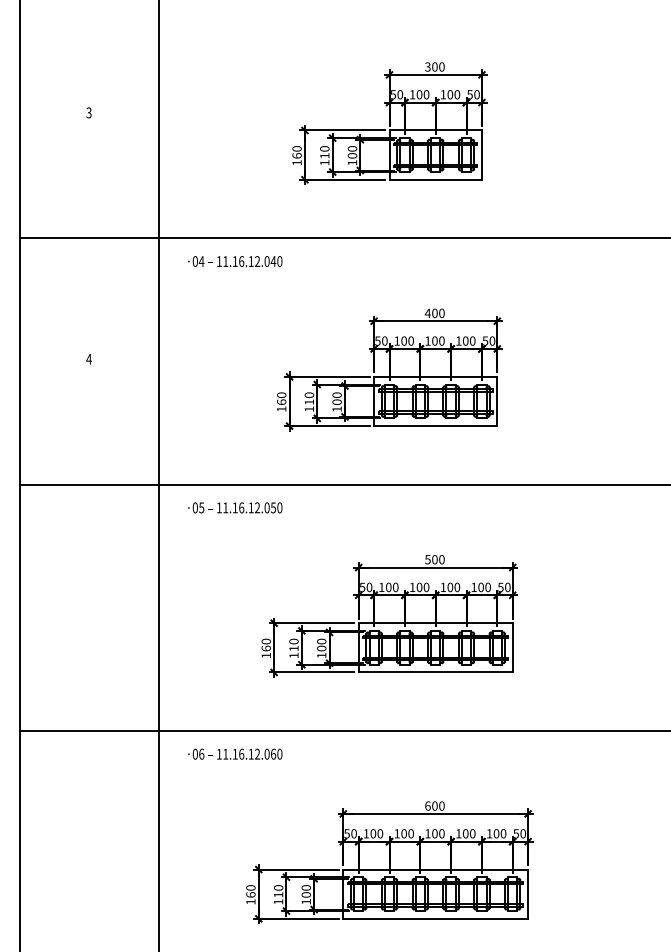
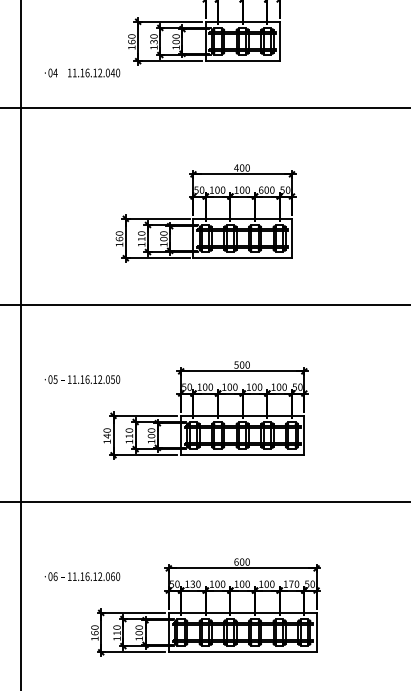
text: (324, 155) -> (153, 41), 110 -> 130
text: (235, 261) -> (82, 72), moved
text: (458, 340) -> (260, 189), 100 -> 600
text: (235, 507) -> (82, 379), moved
text: (265, 648) -> (106, 436), 160 -> 140
text: (235, 753) -> (82, 576), moved
text: (373, 833) -> (192, 584), 100 -> 130
text: (496, 833) -> (291, 584), 100 -> 170

